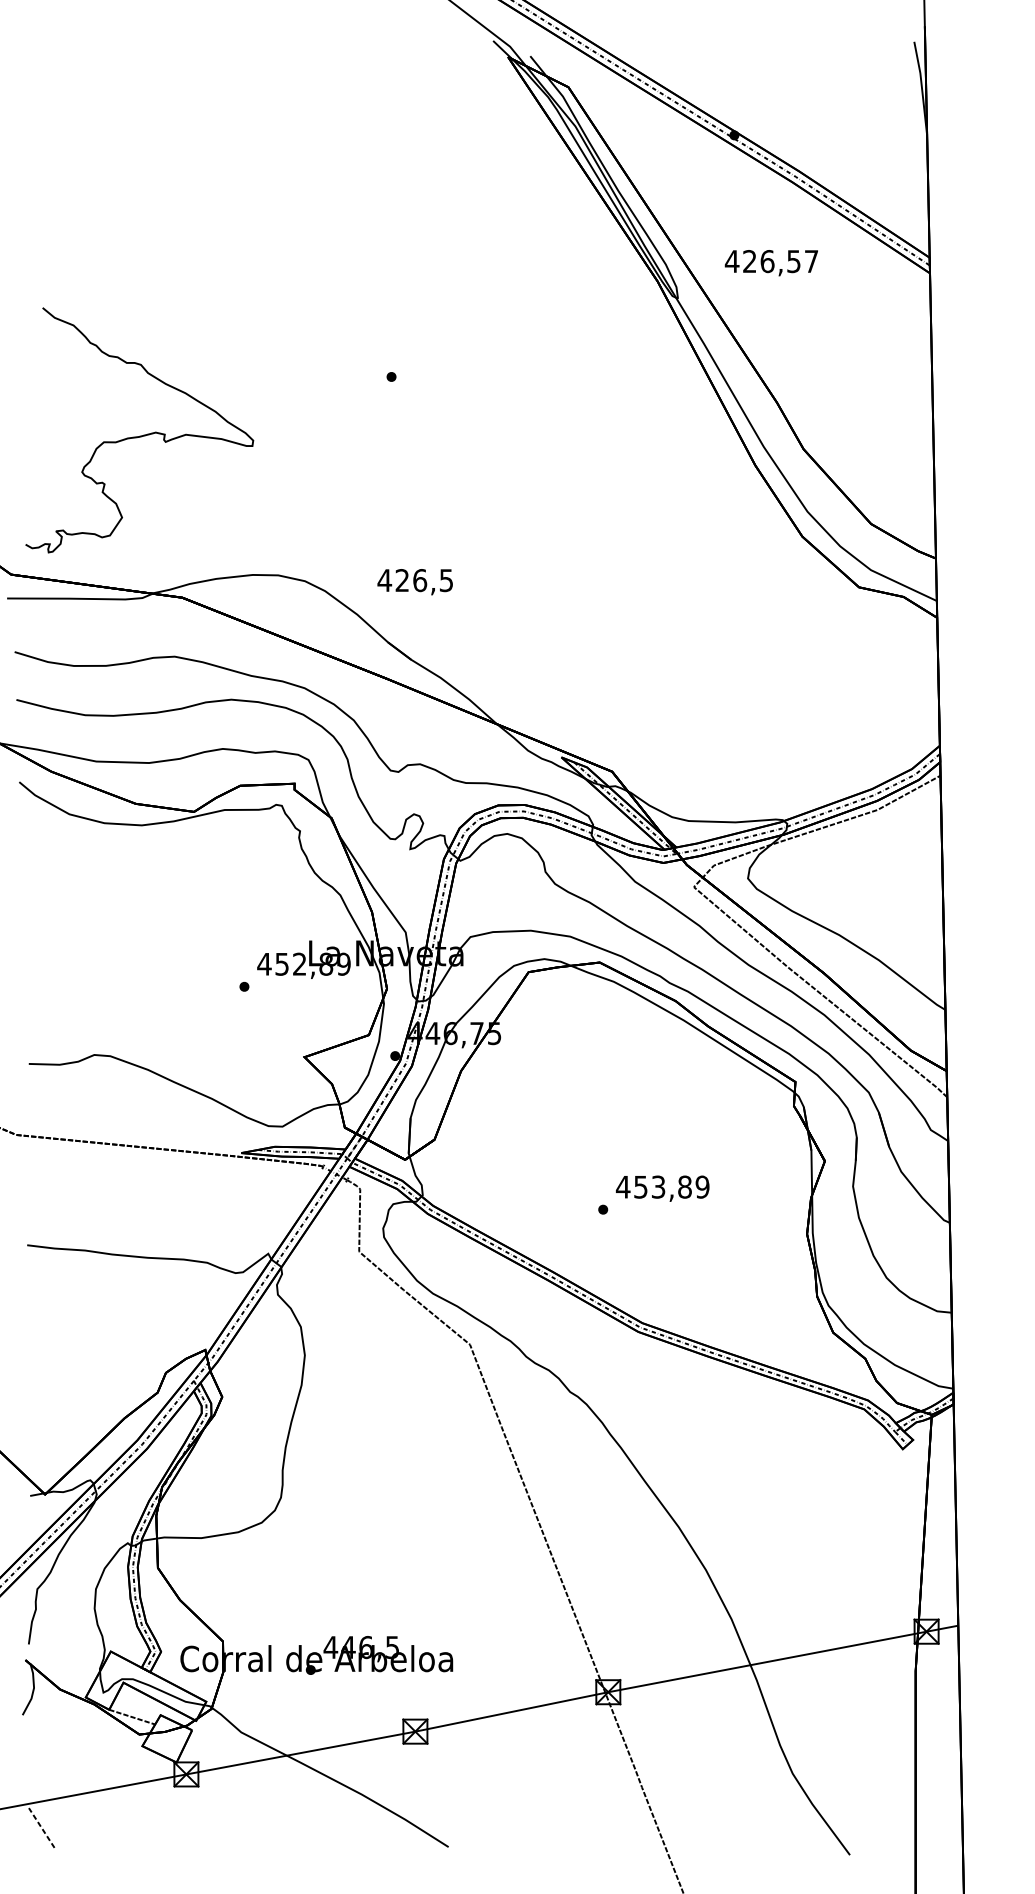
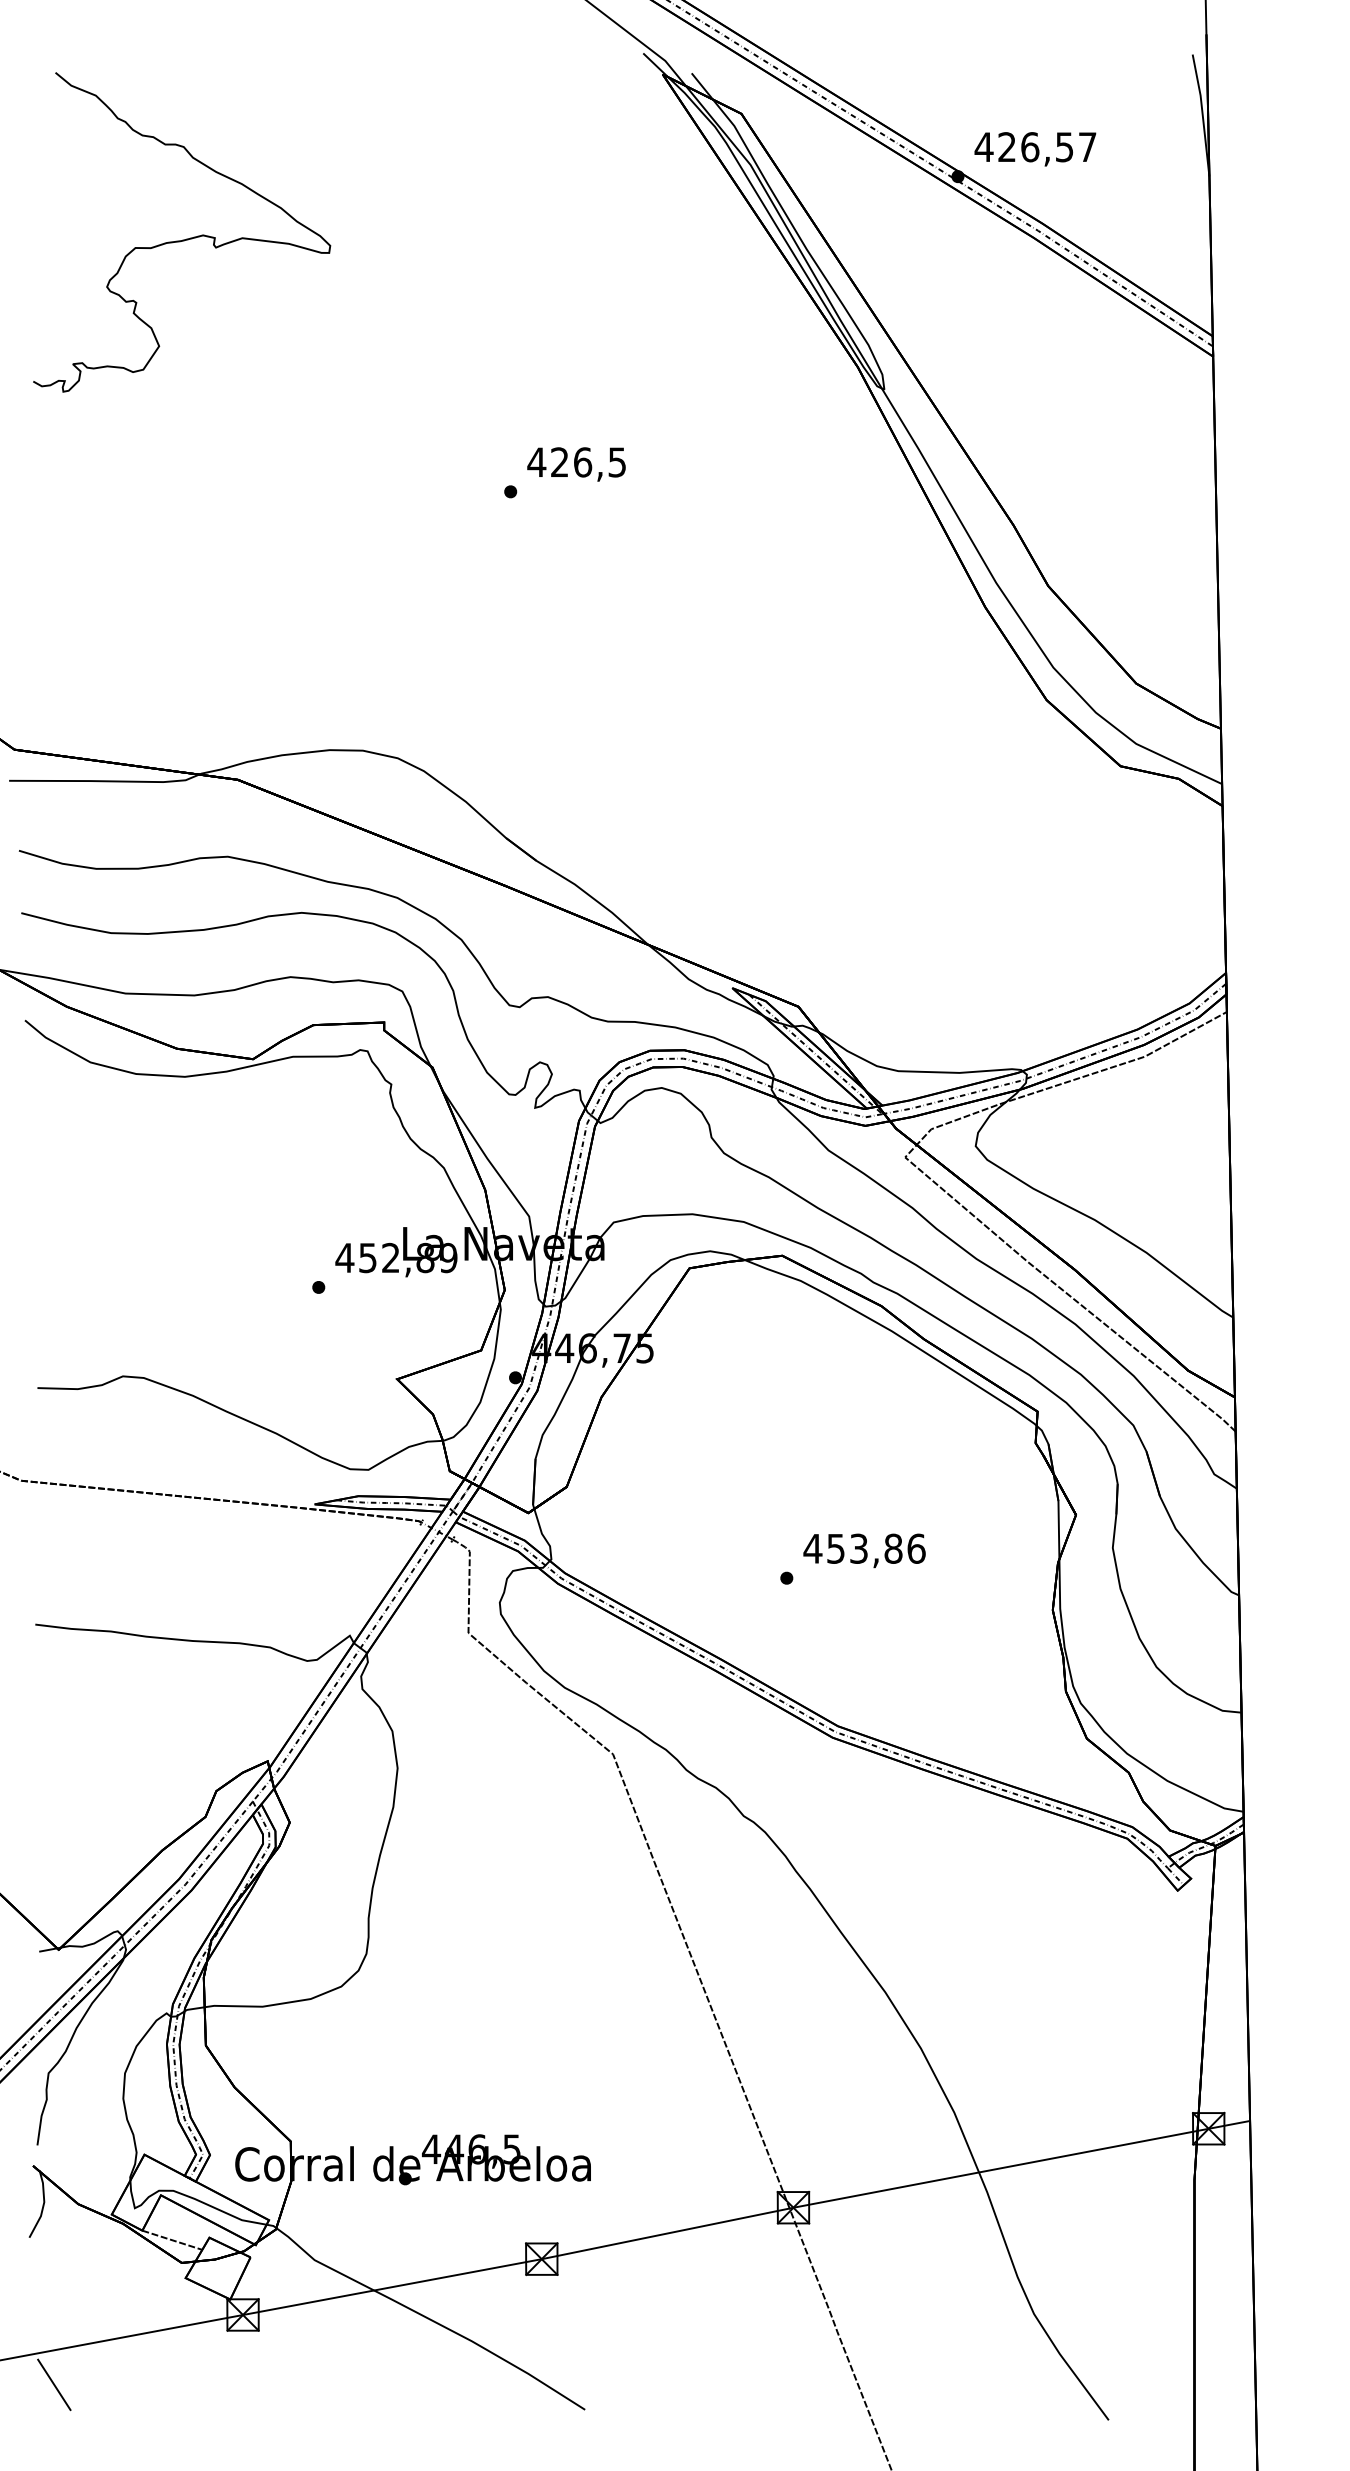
text: (771, 263) -> (1035, 149), moved
curve: (139, 435) -> (182, 239), moved
text: (415, 582) -> (576, 464), moved
text: (702, 1186) -> (916, 1548), 453,89 -> 453,86
line: (41, 1827) -> (54, 2384), dashed -> solid

